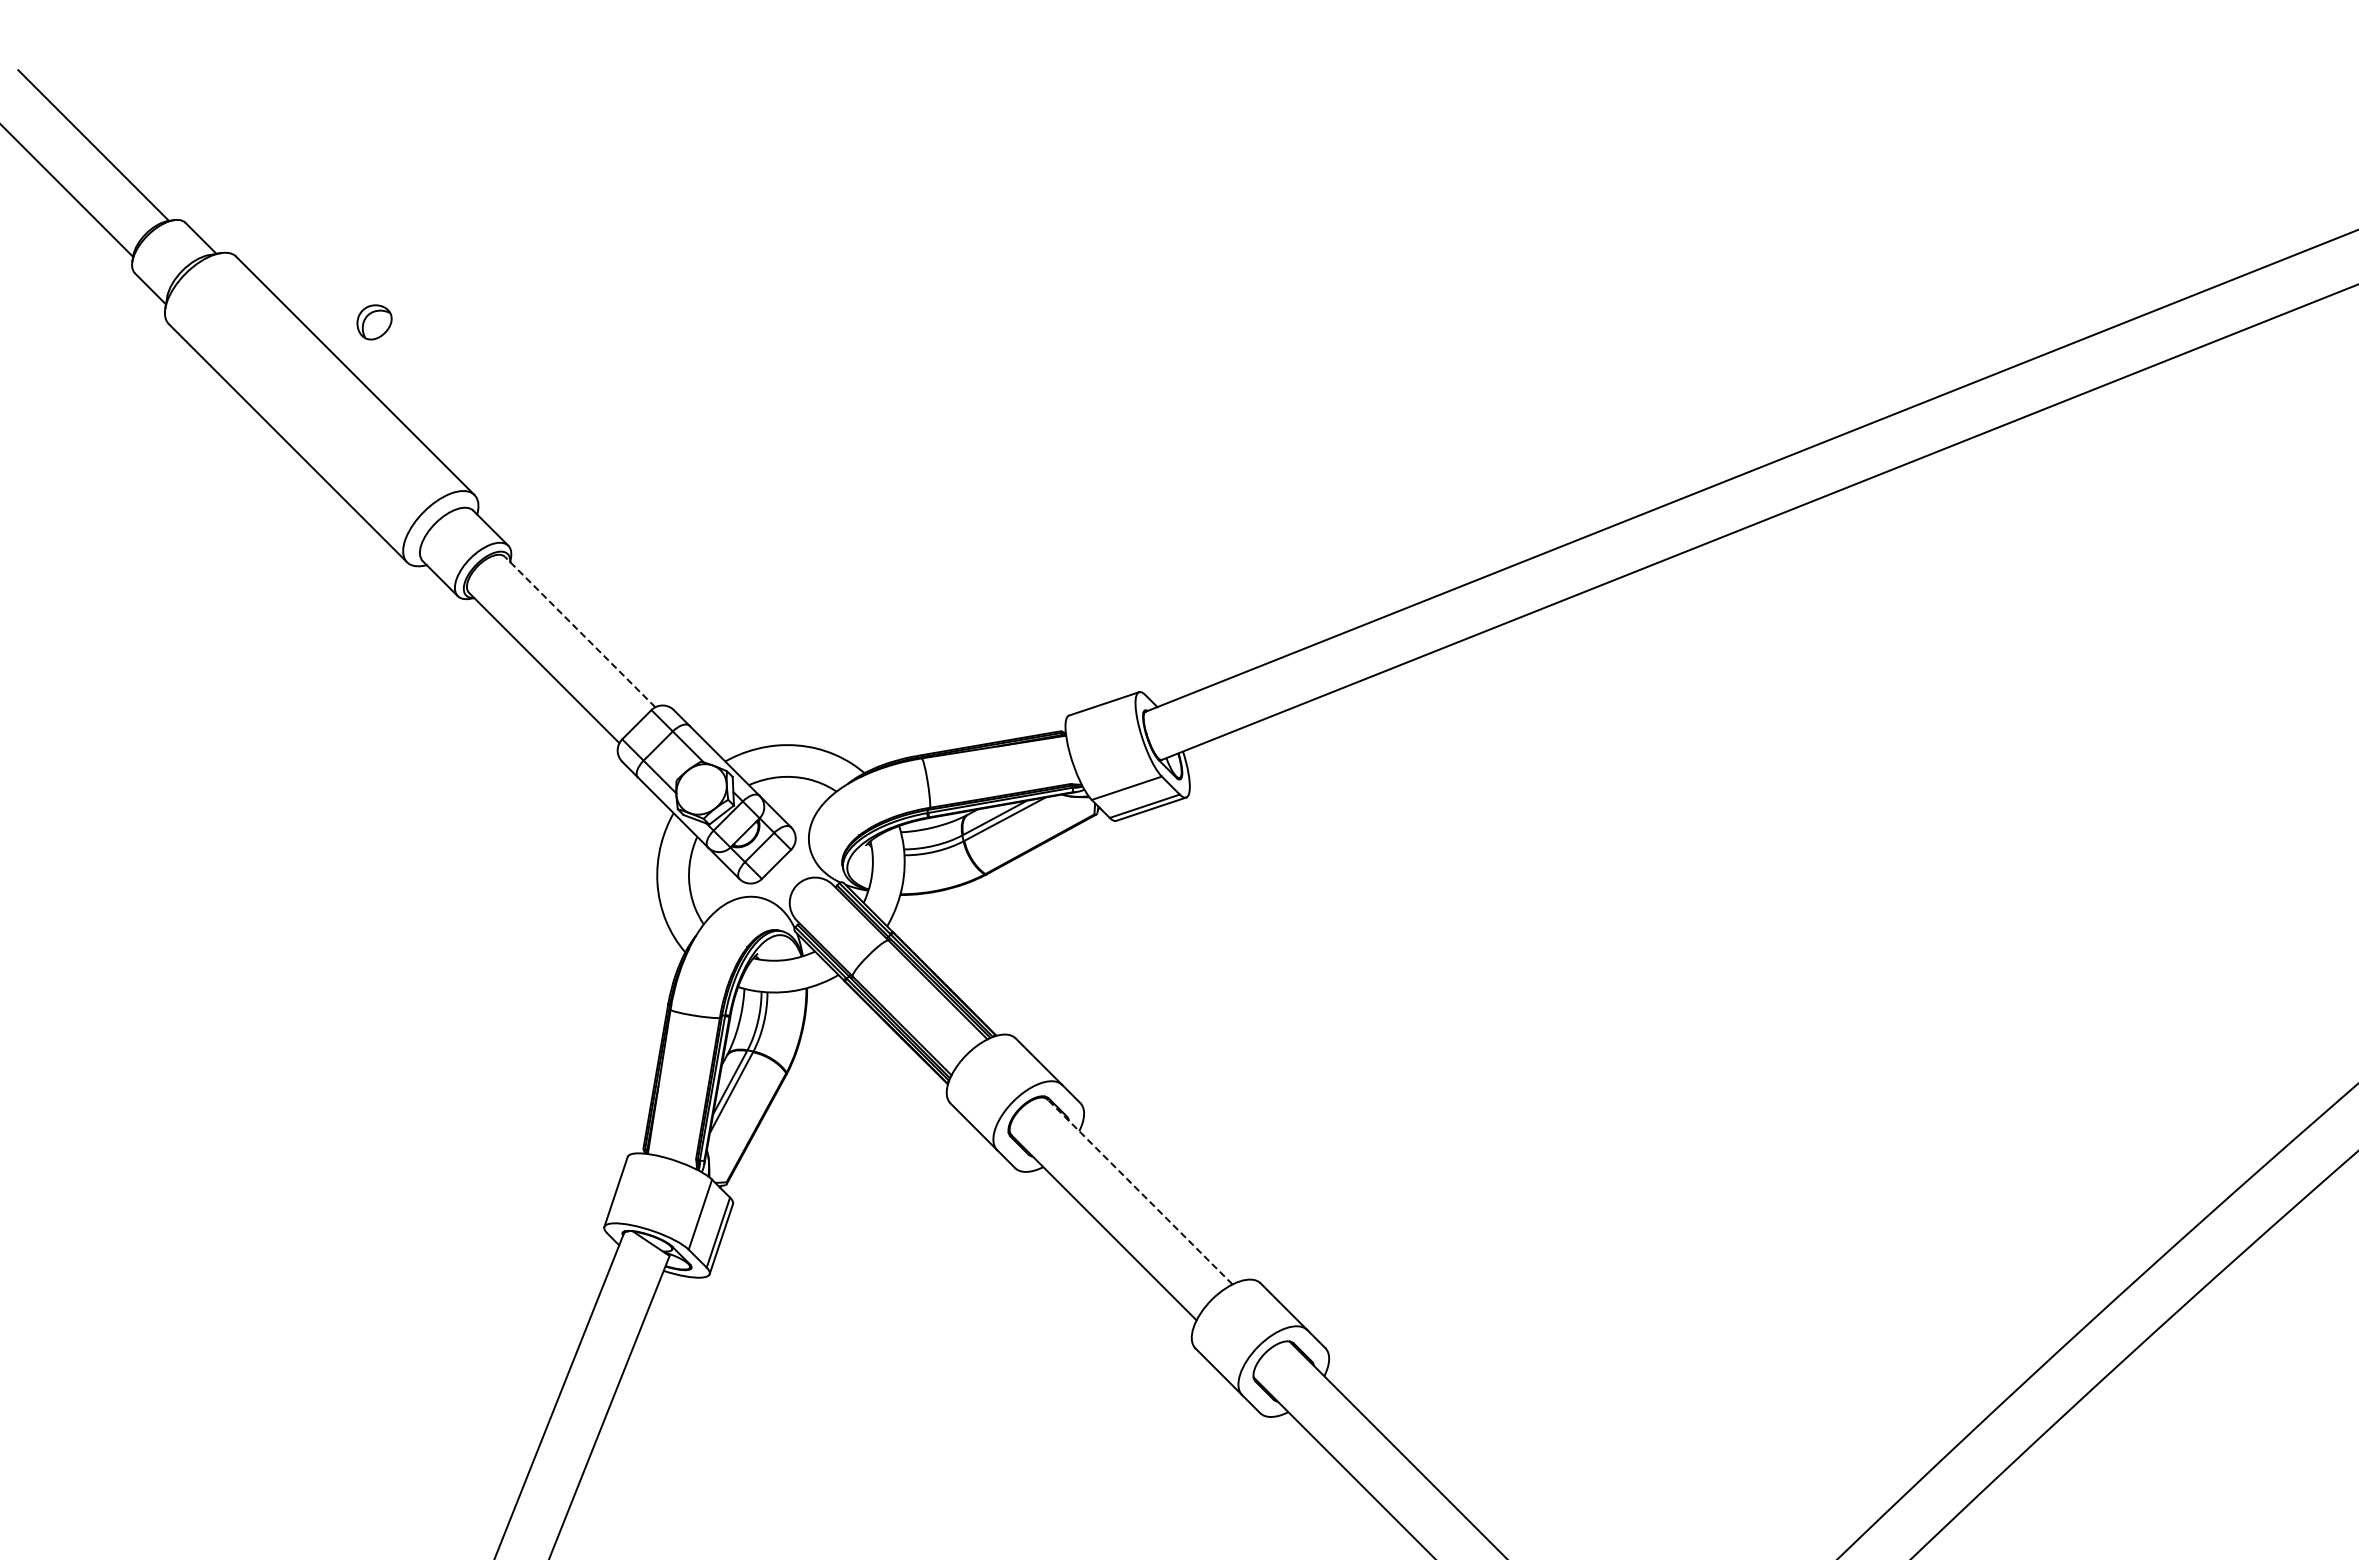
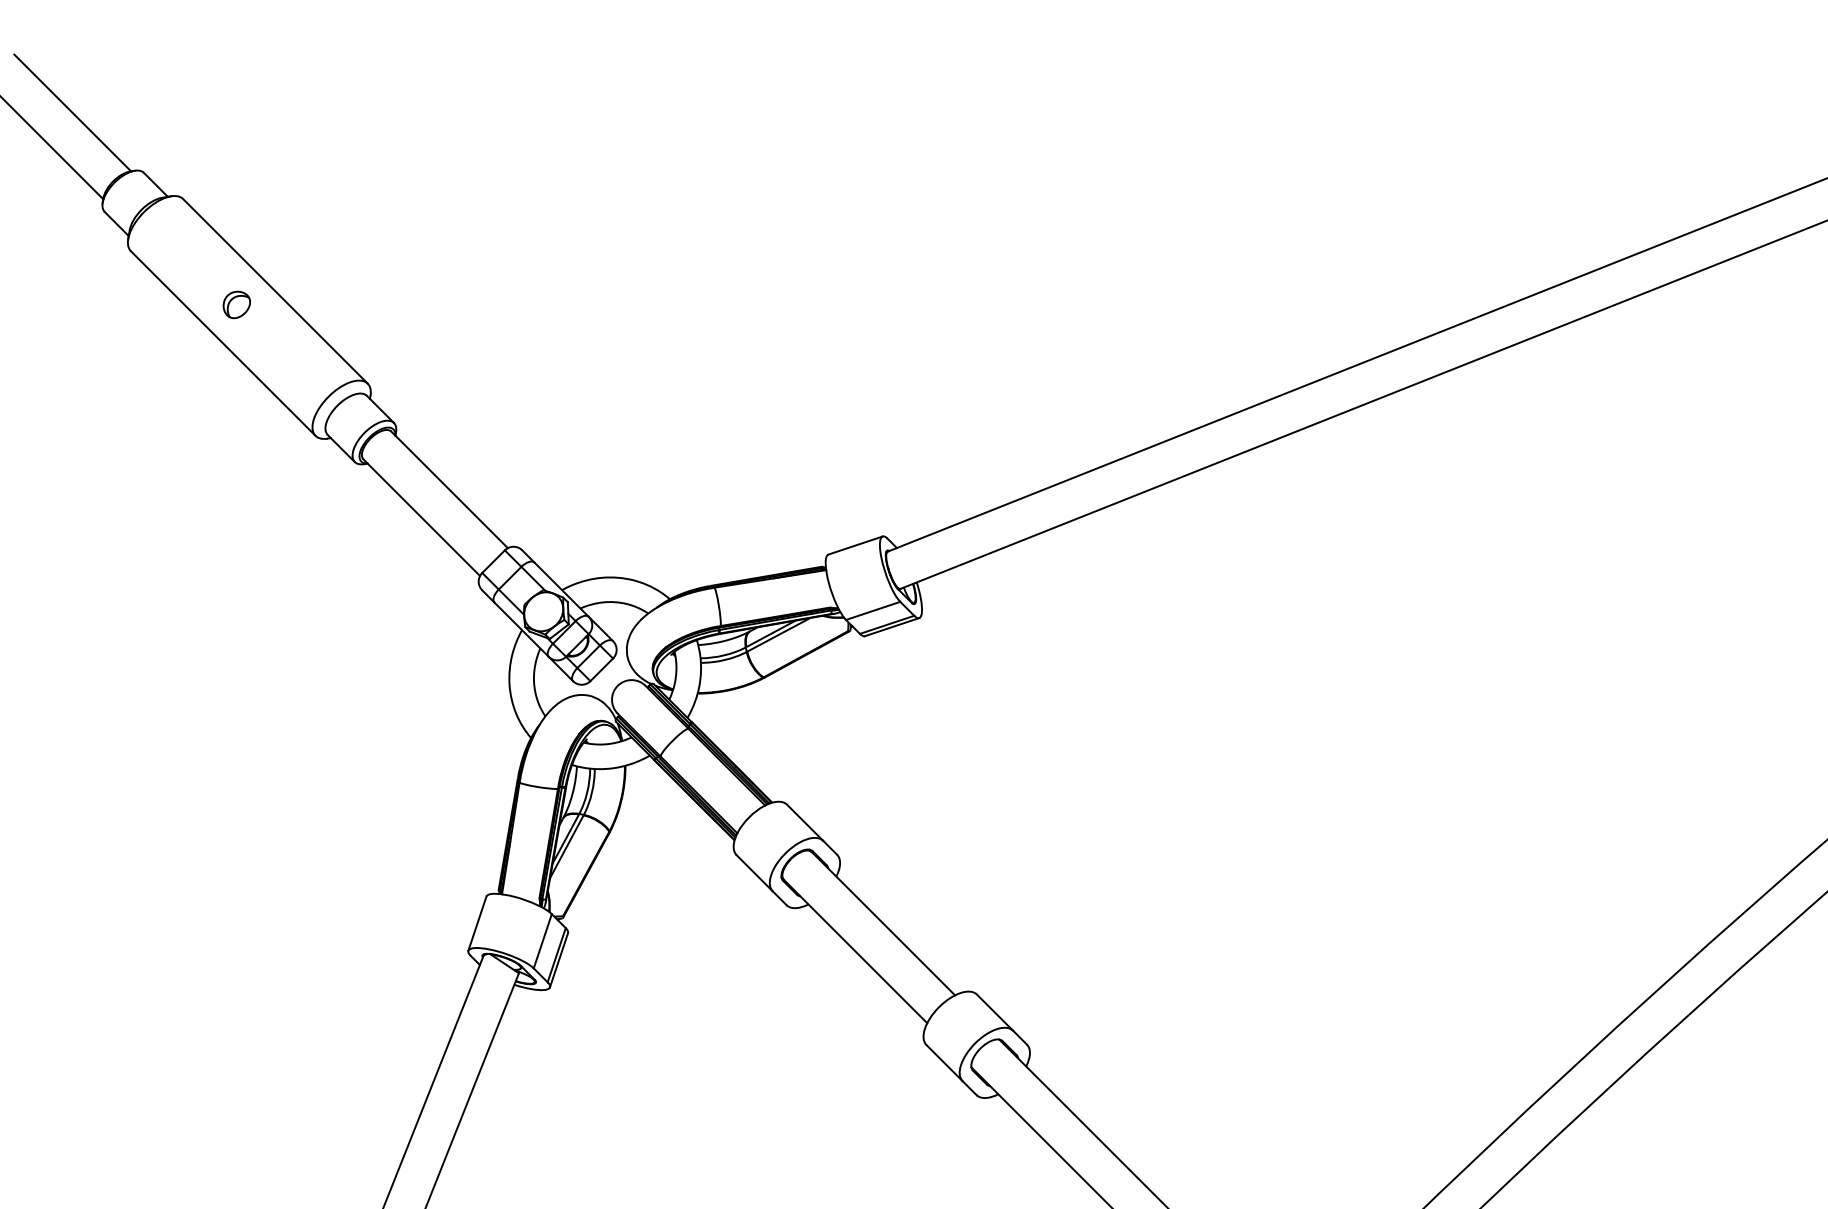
part: (374, 322) -> (236, 305), moved
line: (579, 631) -> (449, 489), dashed -> solid
line: (1140, 1192) -> (883, 924), dashed -> solid

